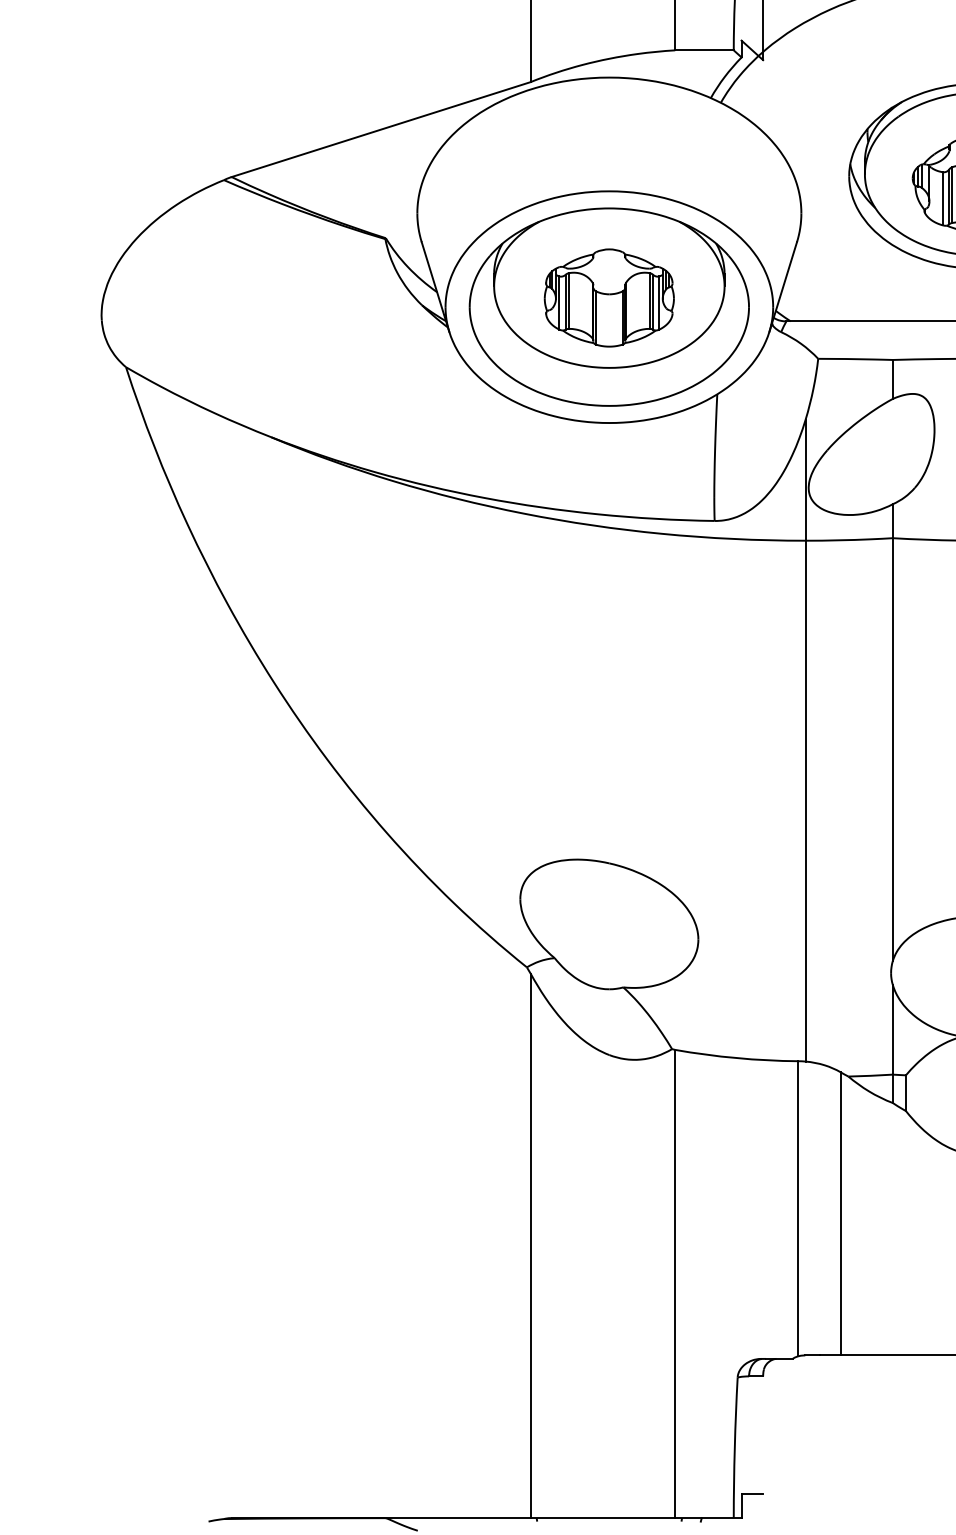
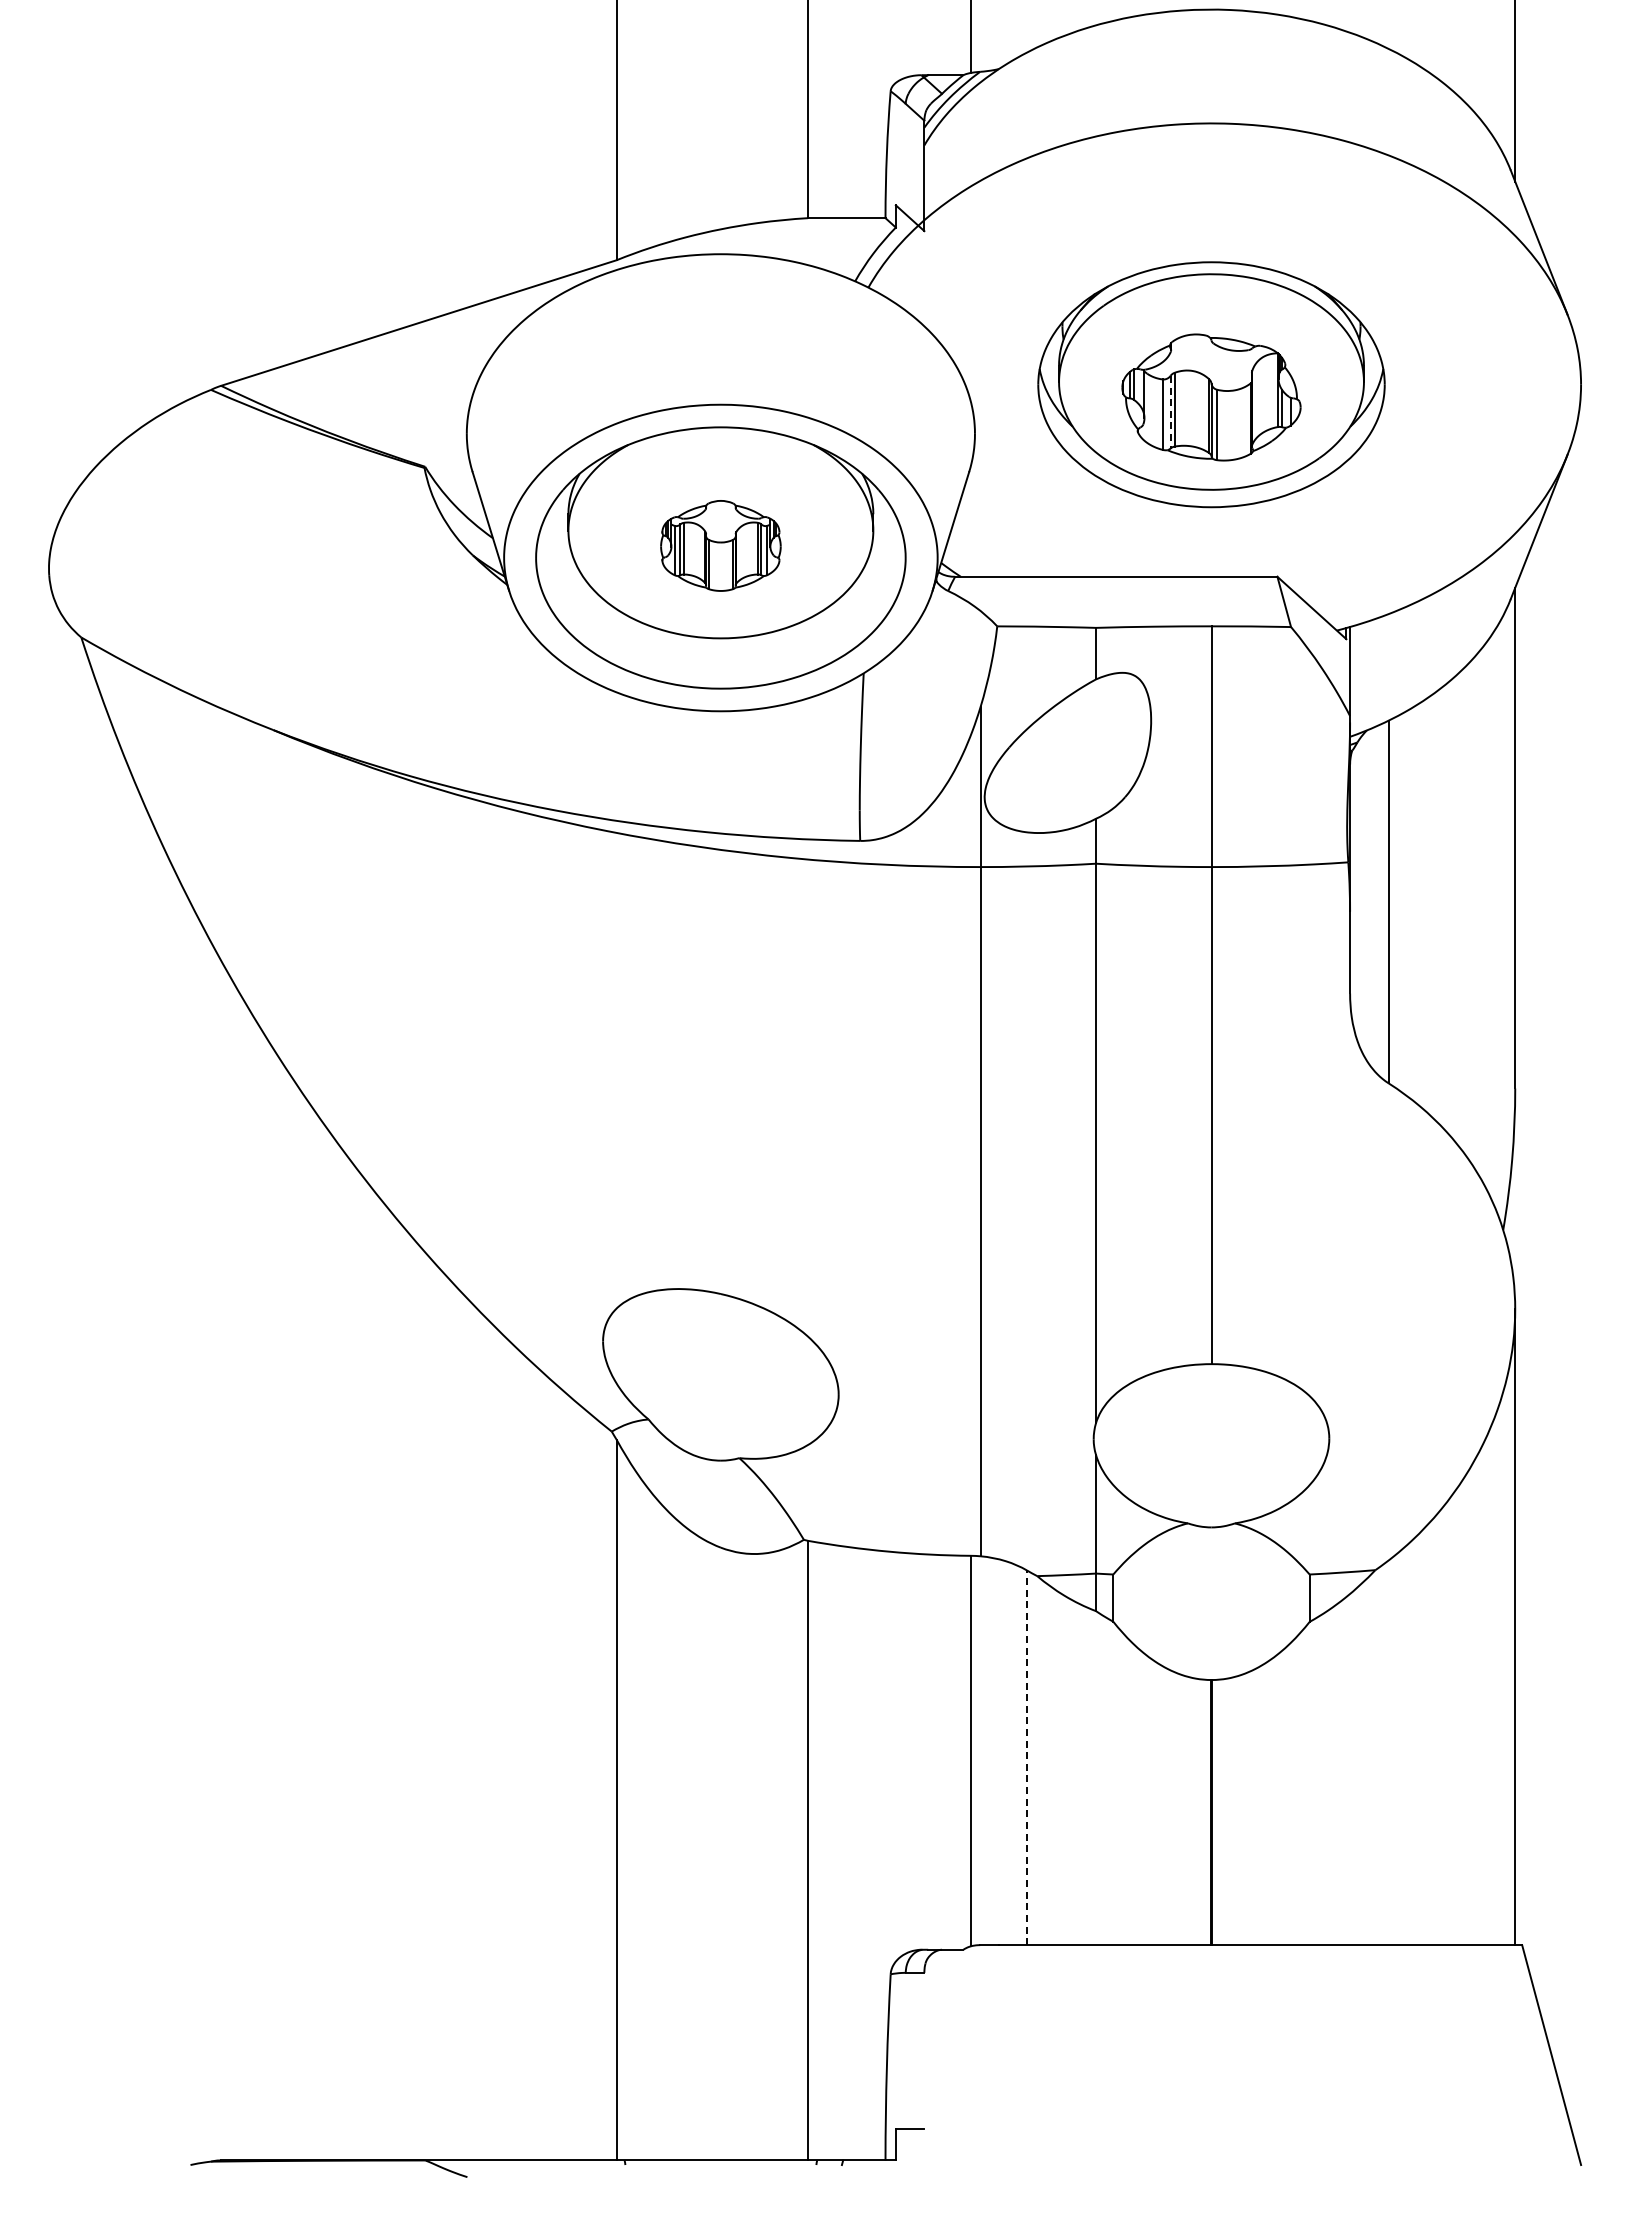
line: (949, 197) -> (1170, 412), solid -> dashed
part: (609, 297) -> (720, 545), size x0.7
line: (841, 1213) -> (1027, 1757), solid -> dashed

